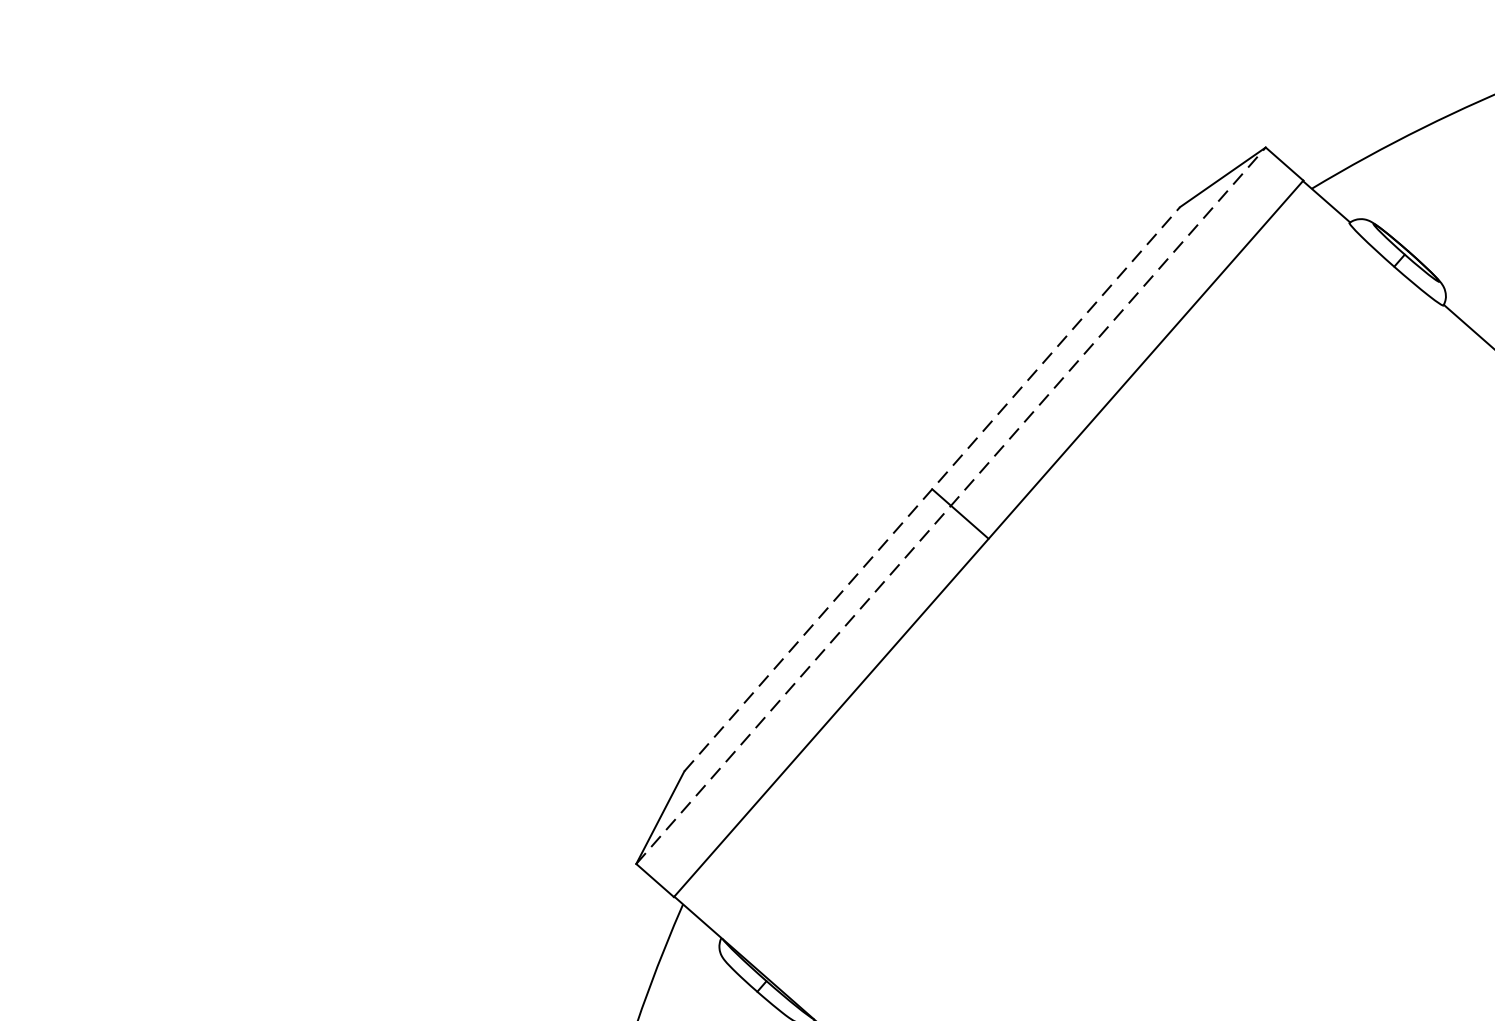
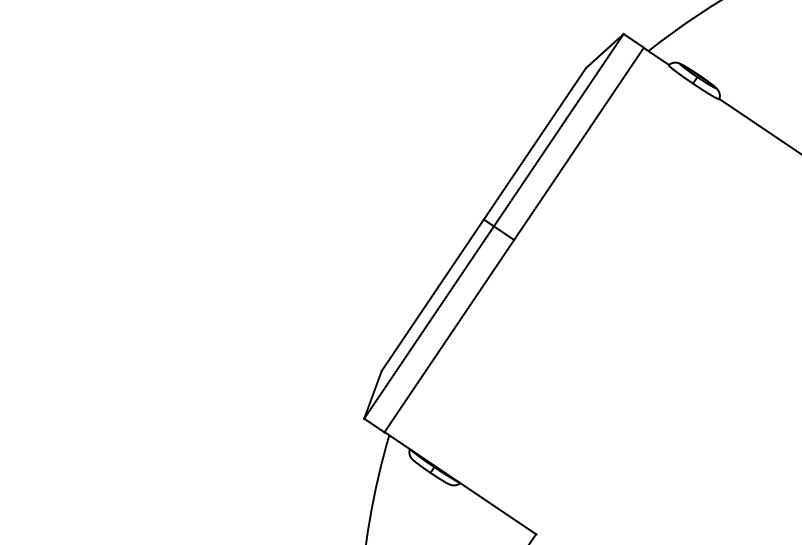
line: (931, 489) -> (483, 219), dashed -> solid
line: (950, 505) -> (493, 226), dashed -> solid

